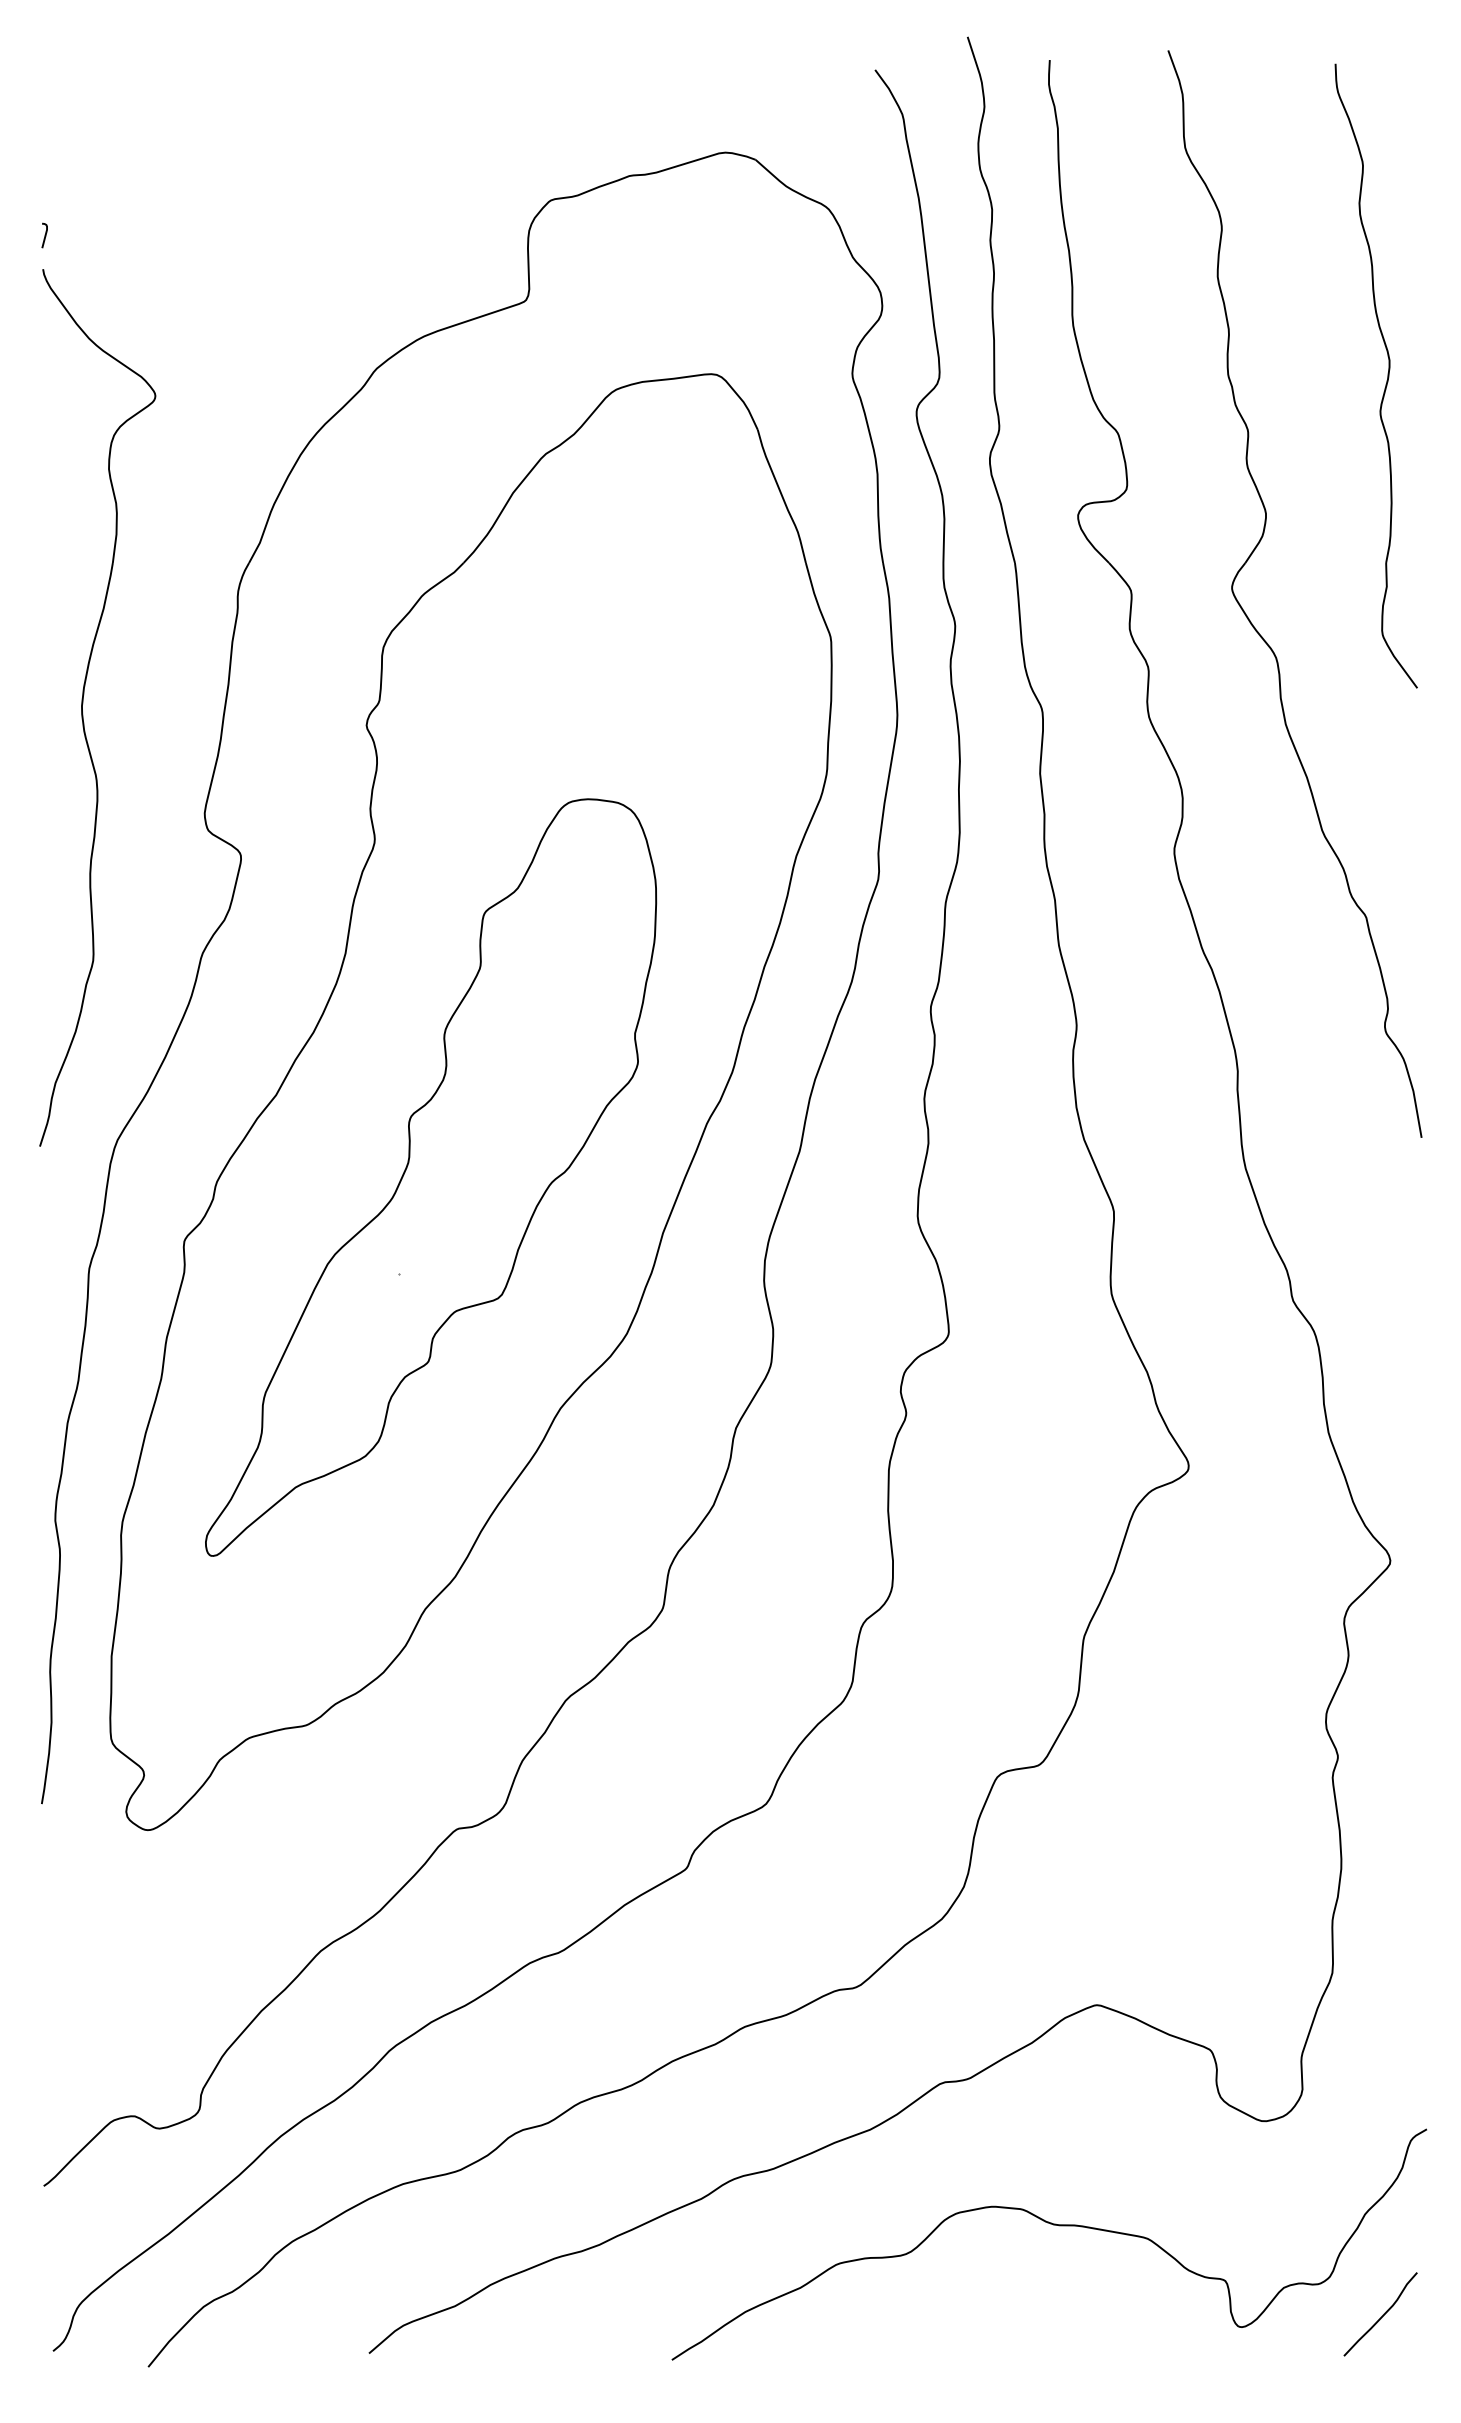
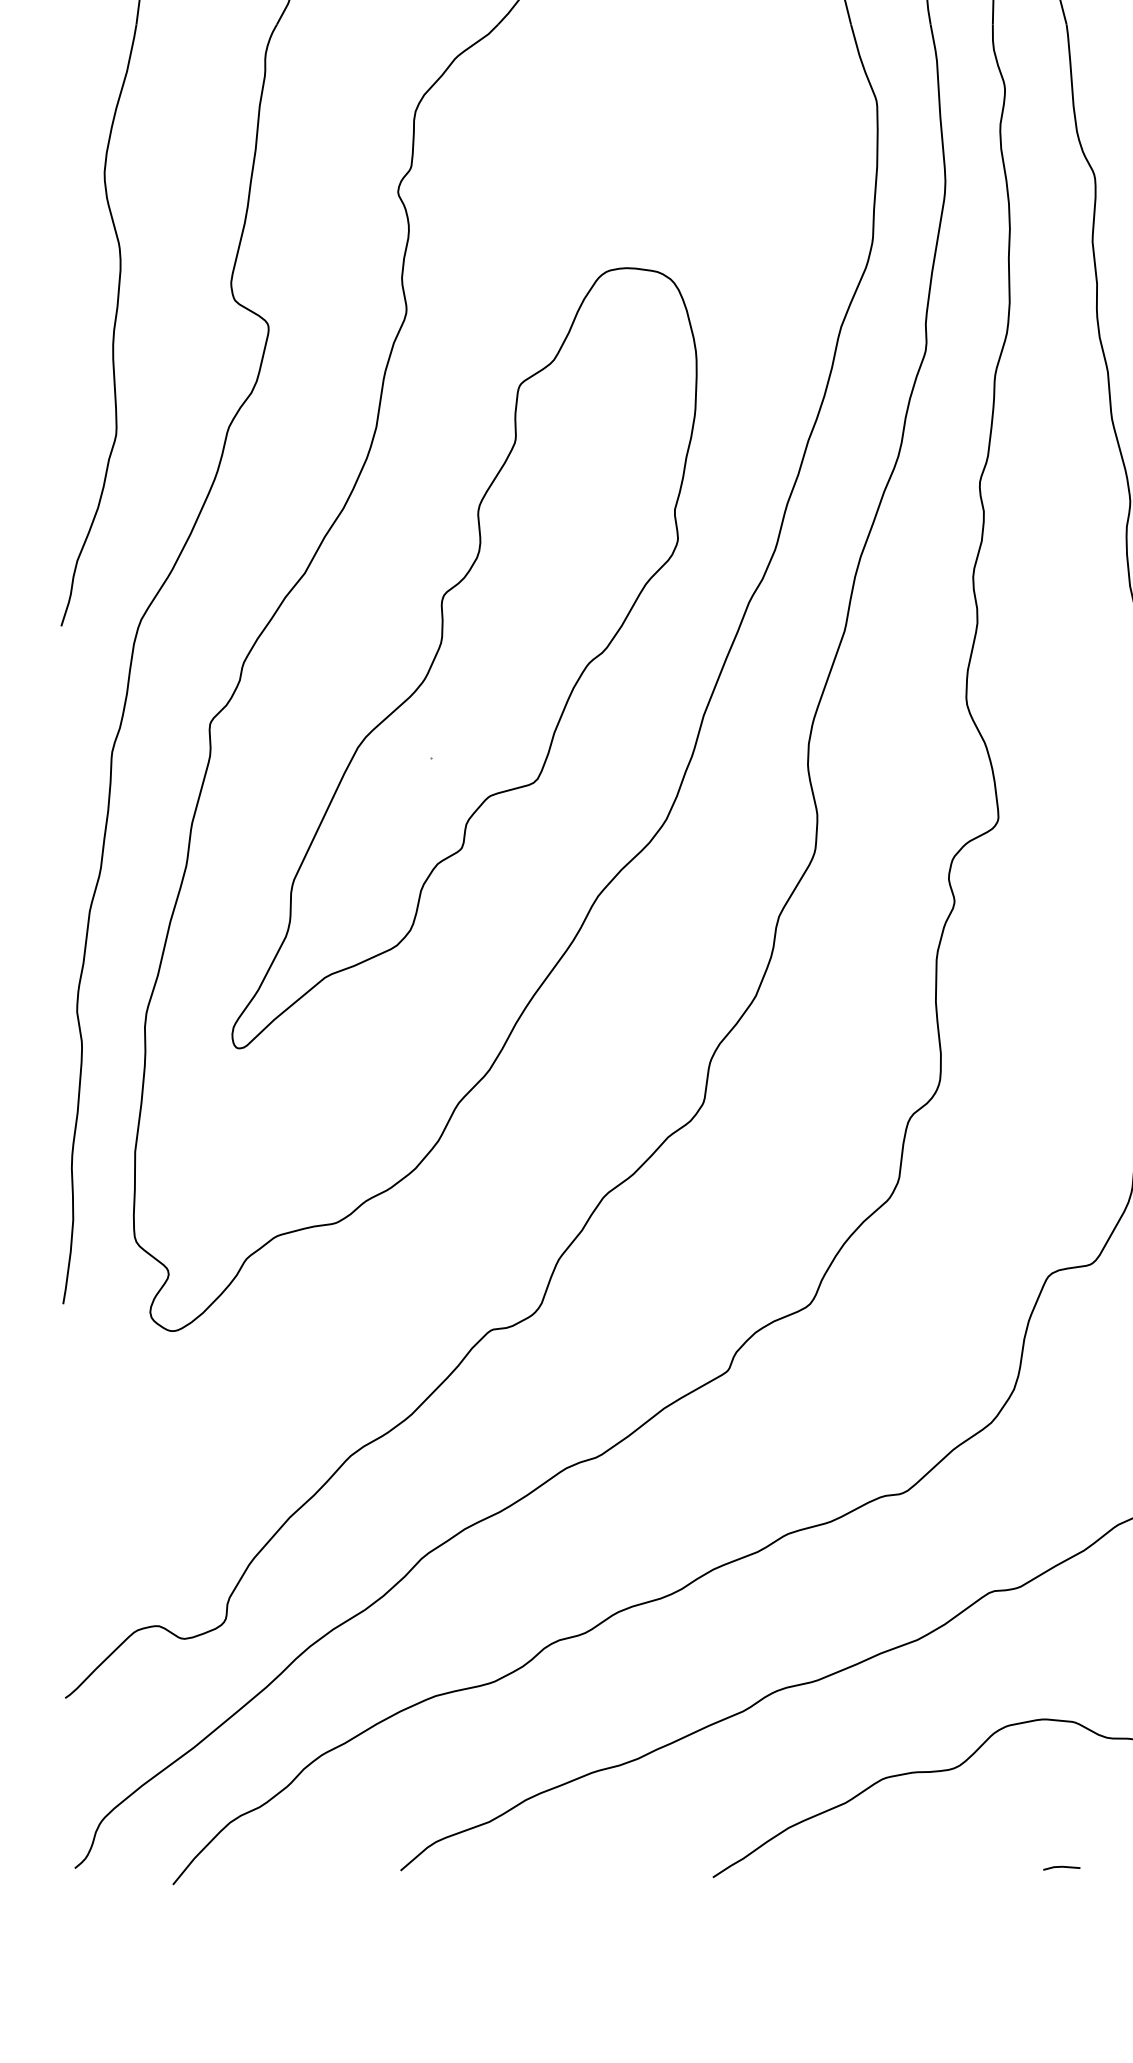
line: (1010, 2350) -> (1062, 1867), added

